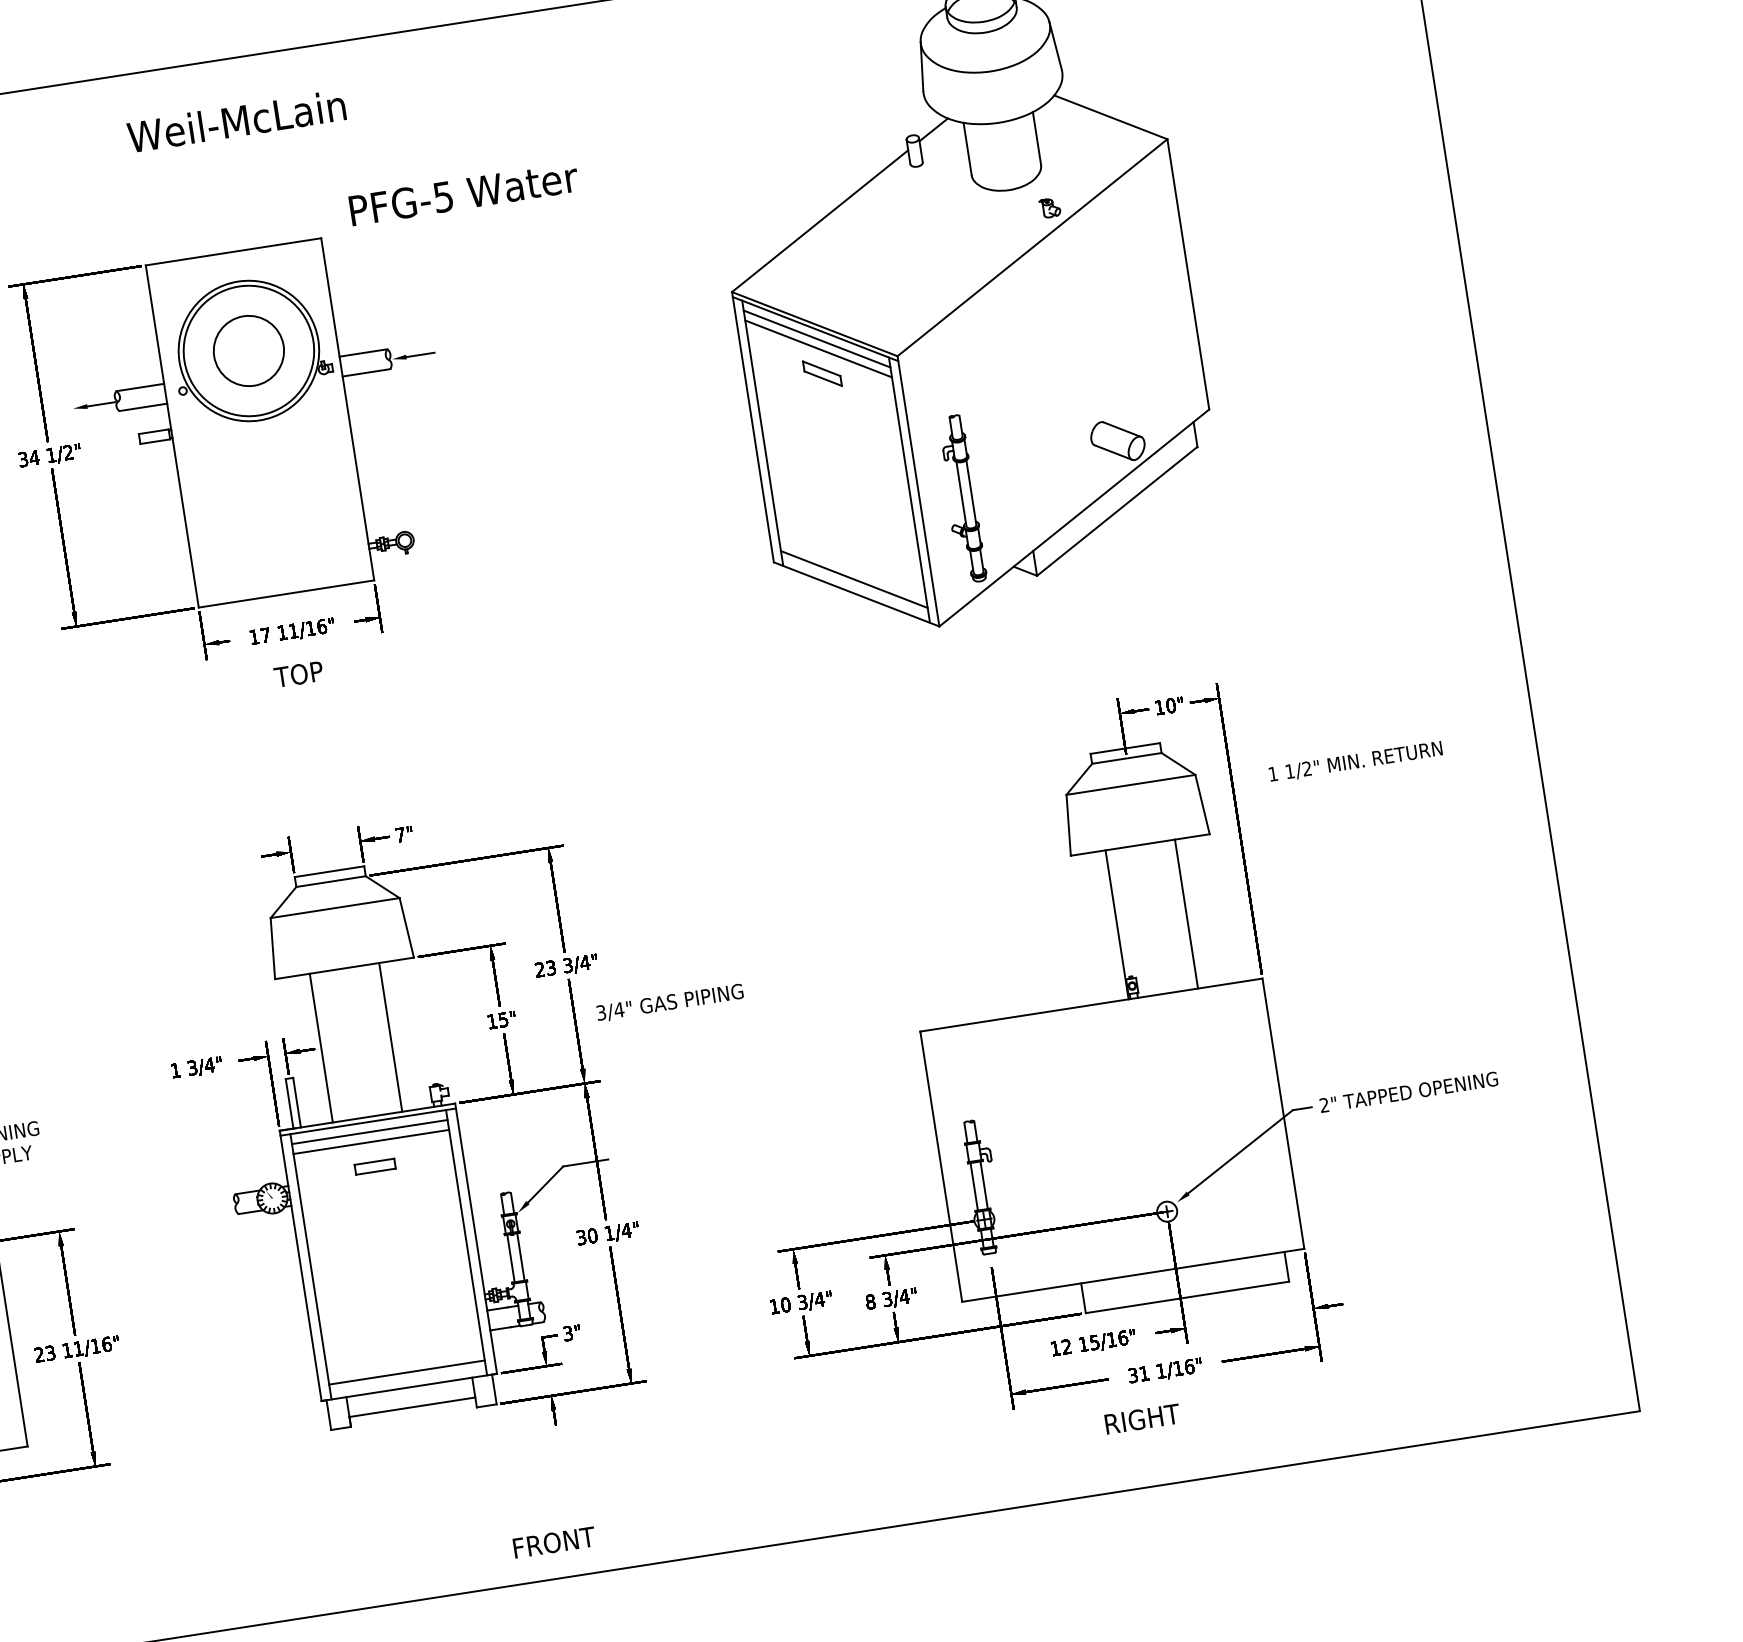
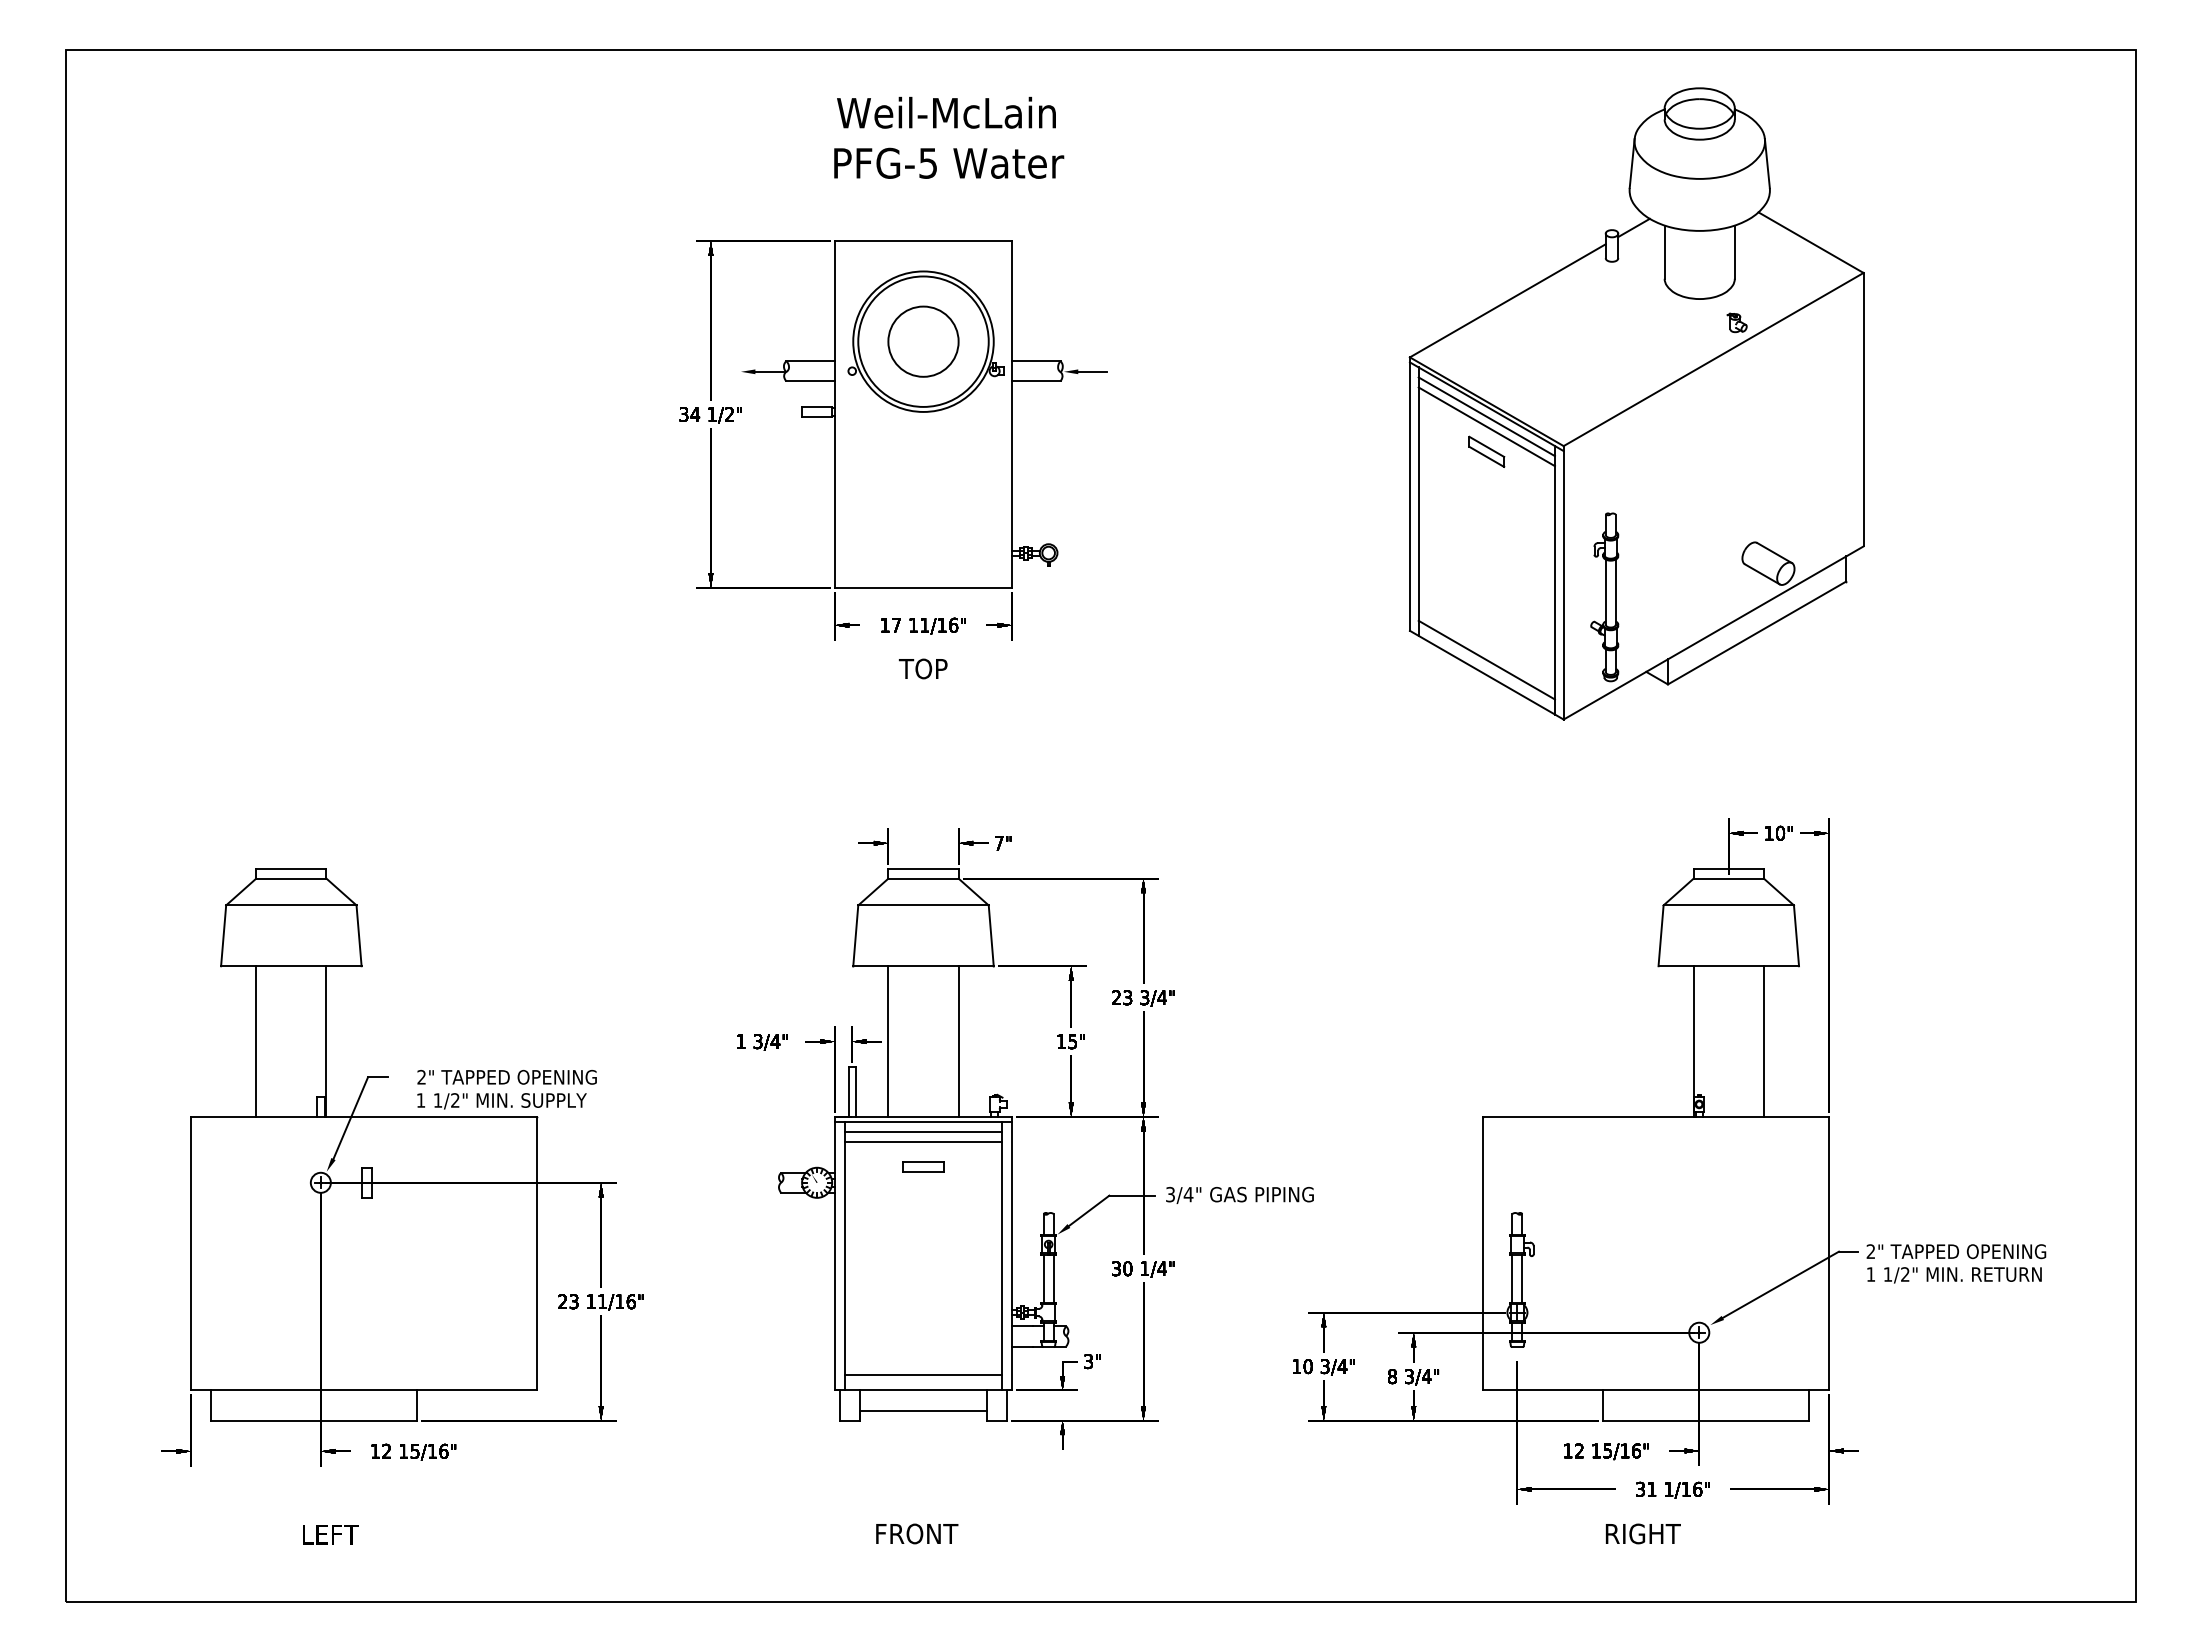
text: (464, 192) -> (949, 162), moved
text: (1355, 762) -> (1954, 1275), moved
text: (669, 1003) -> (1239, 1195), moved
text: (554, 1542) -> (917, 1533), moved

